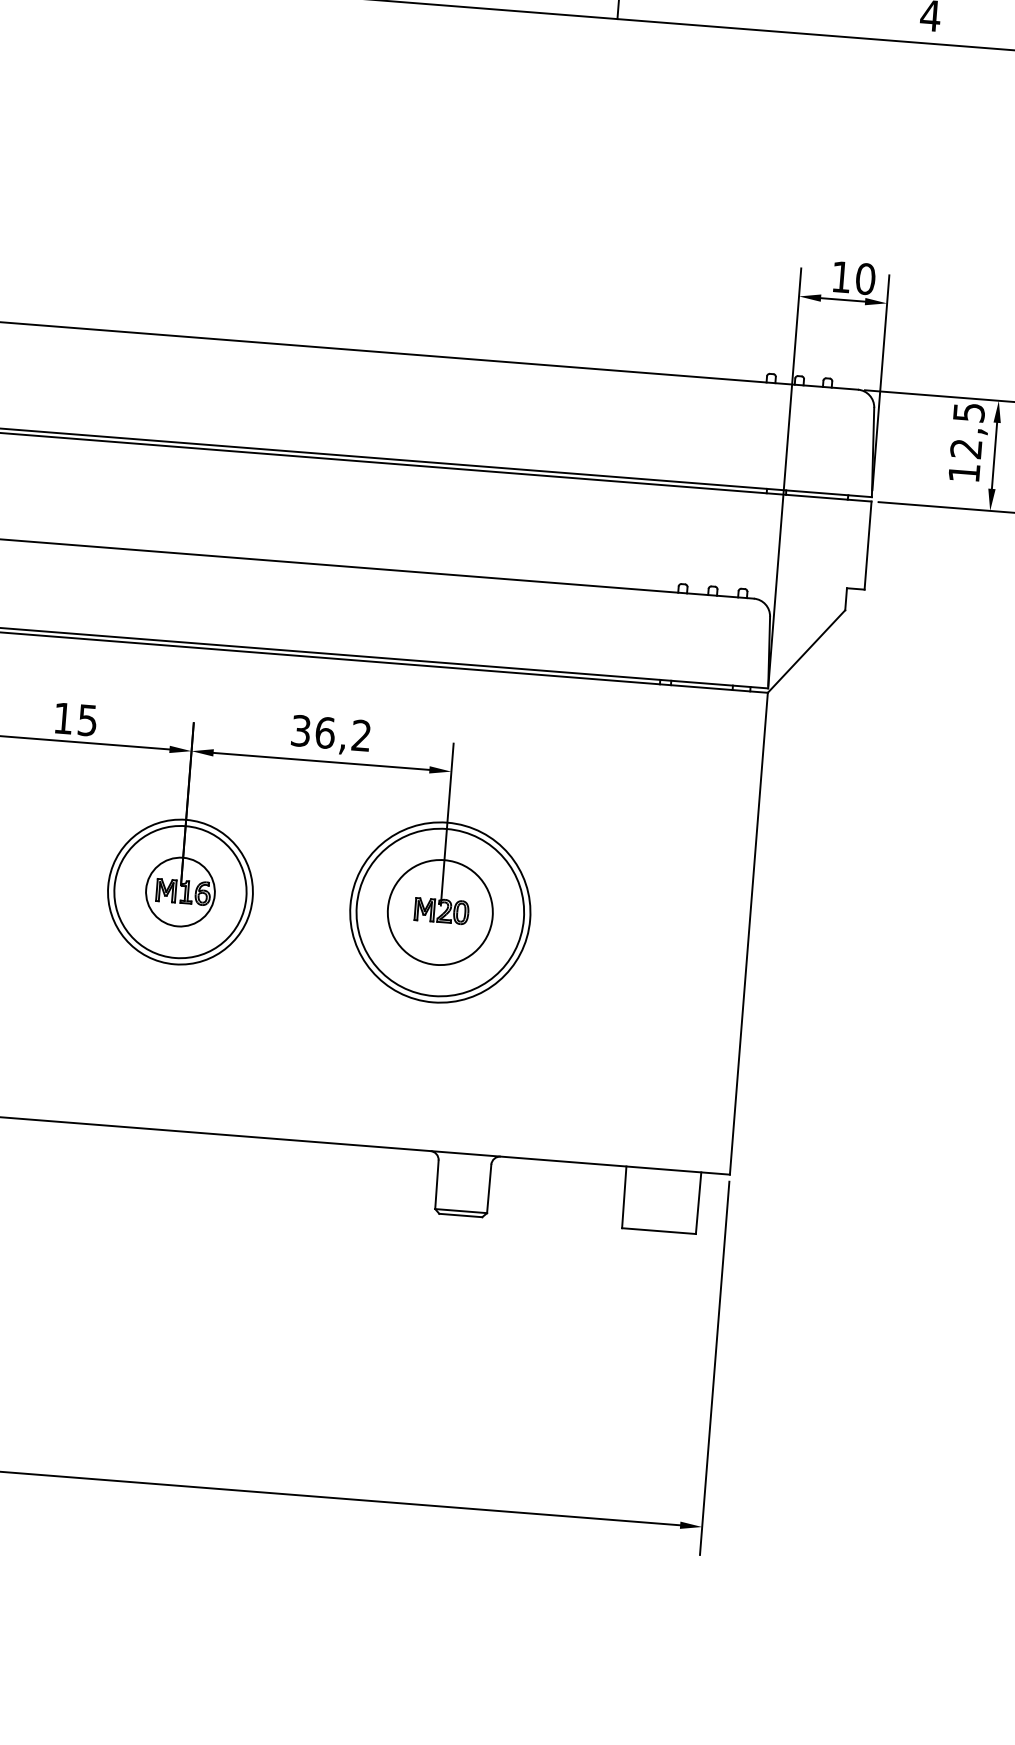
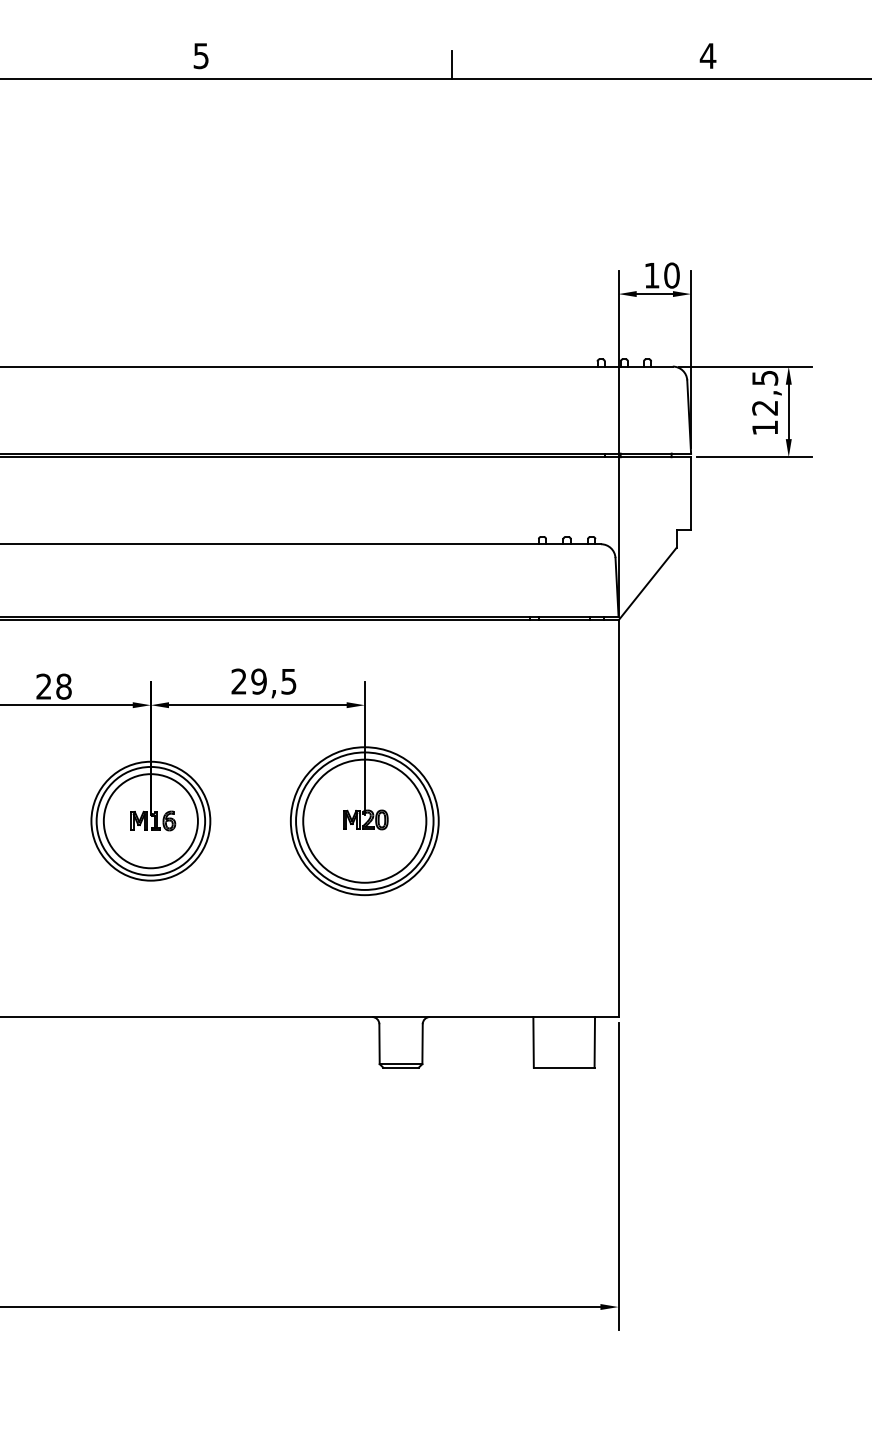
text: (75, 719) -> (53, 686), 15 -> 28
text: (330, 733) -> (263, 681), 36,2 -> 29,5
circle: (179, 892) -> (150, 821), size x1.67
circle: (440, 911) -> (364, 820), size x1.43

